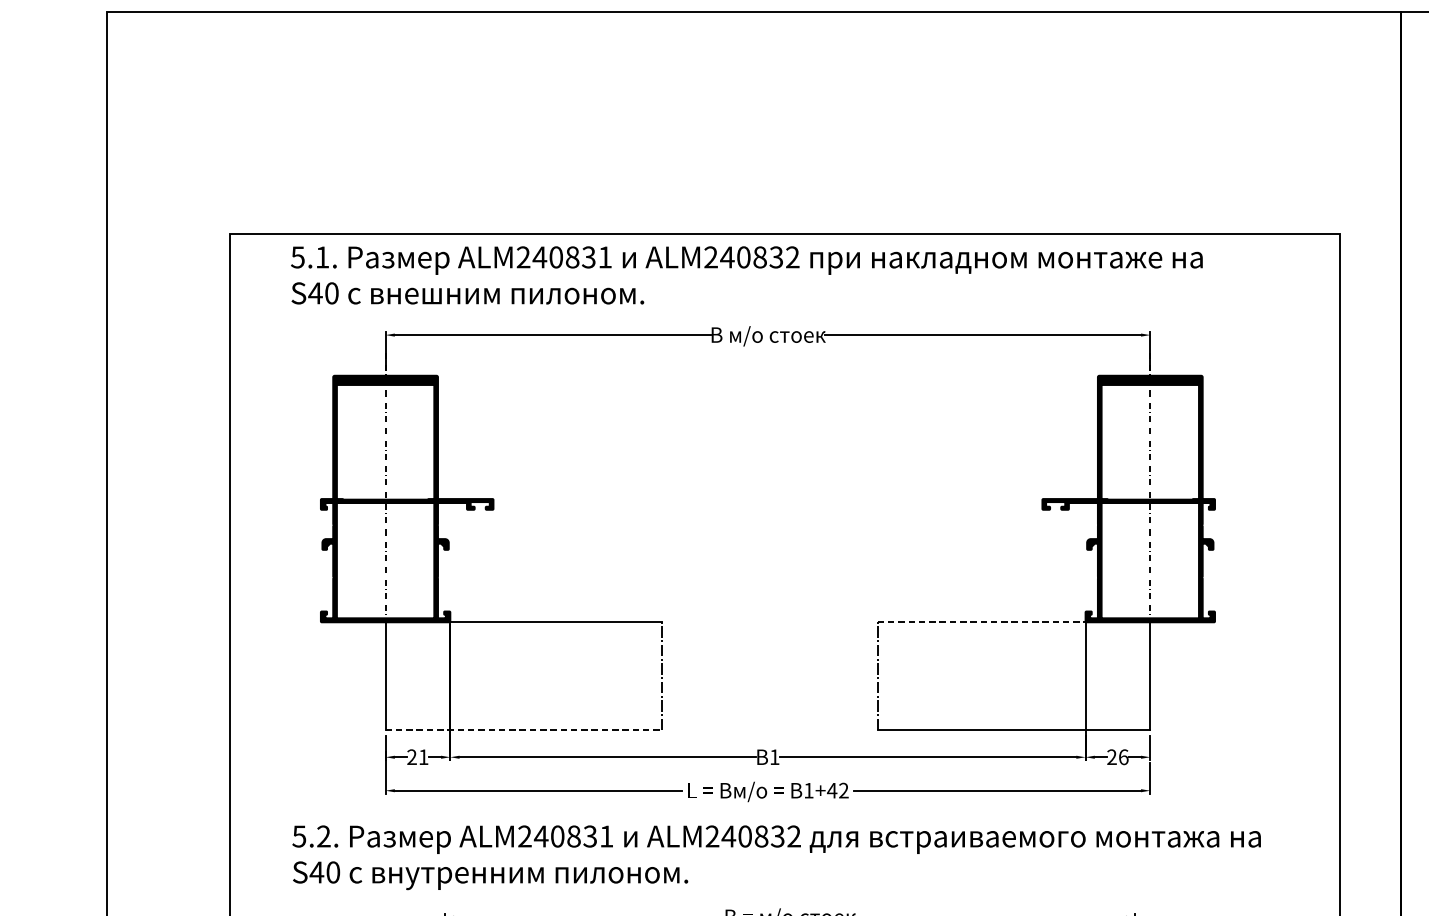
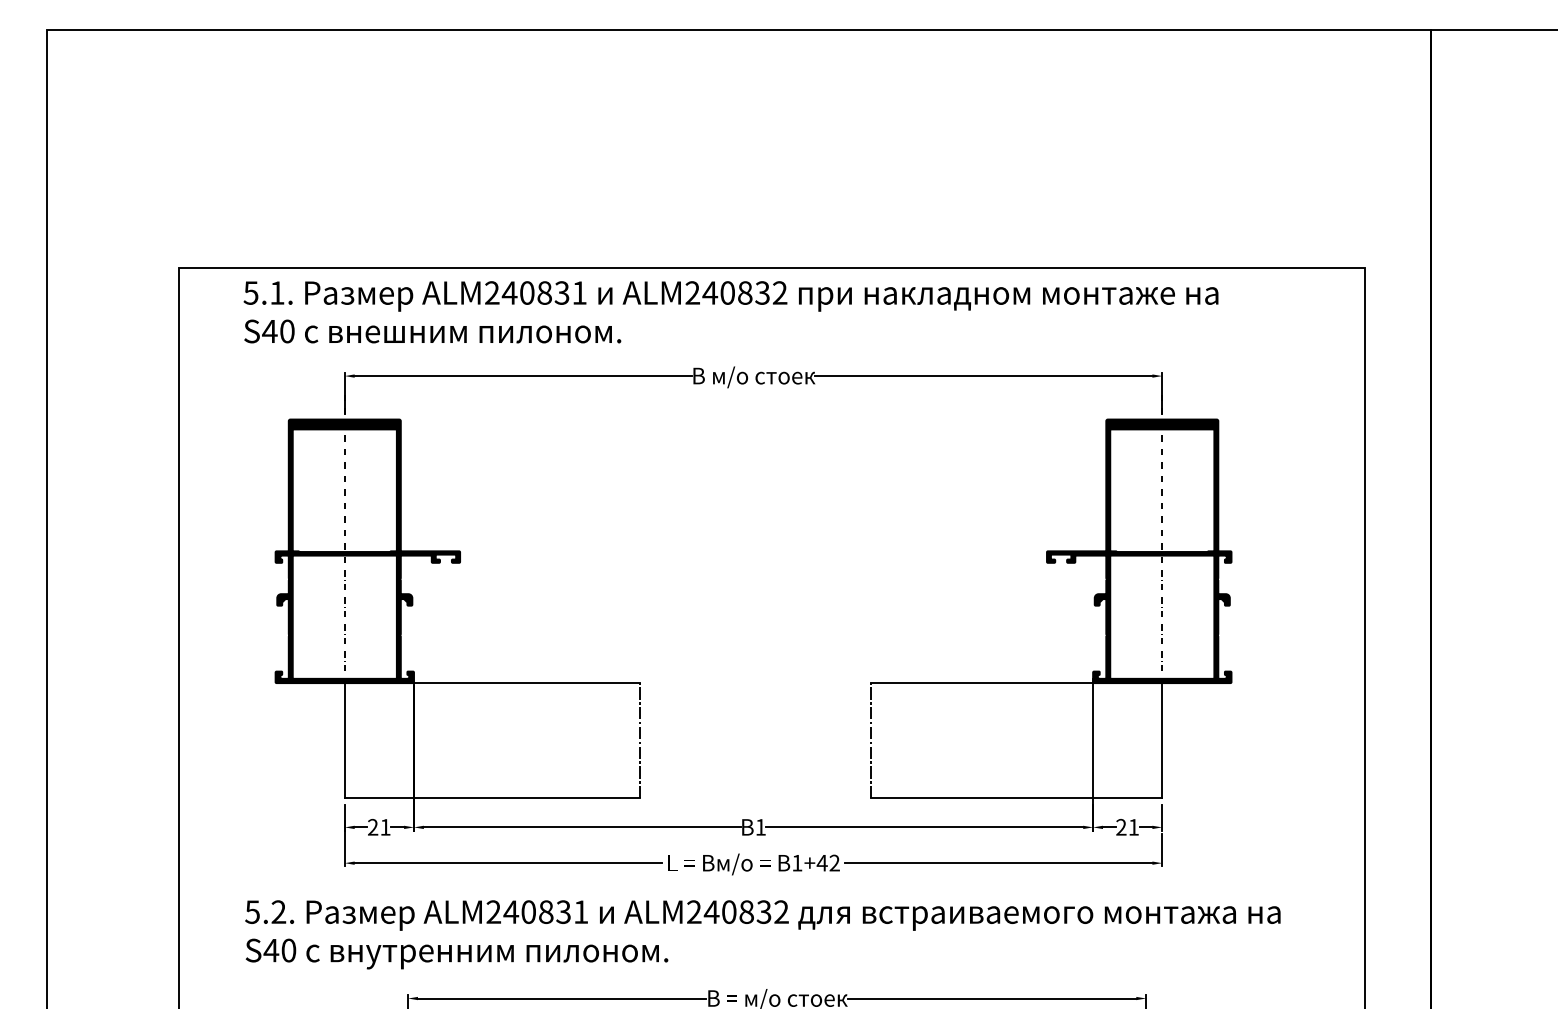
line: (982, 622) -> (982, 683), dashed -> solid
line: (523, 730) -> (492, 798), dashed -> solid
text: (1124, 756) -> (1134, 826), 26 -> 21

